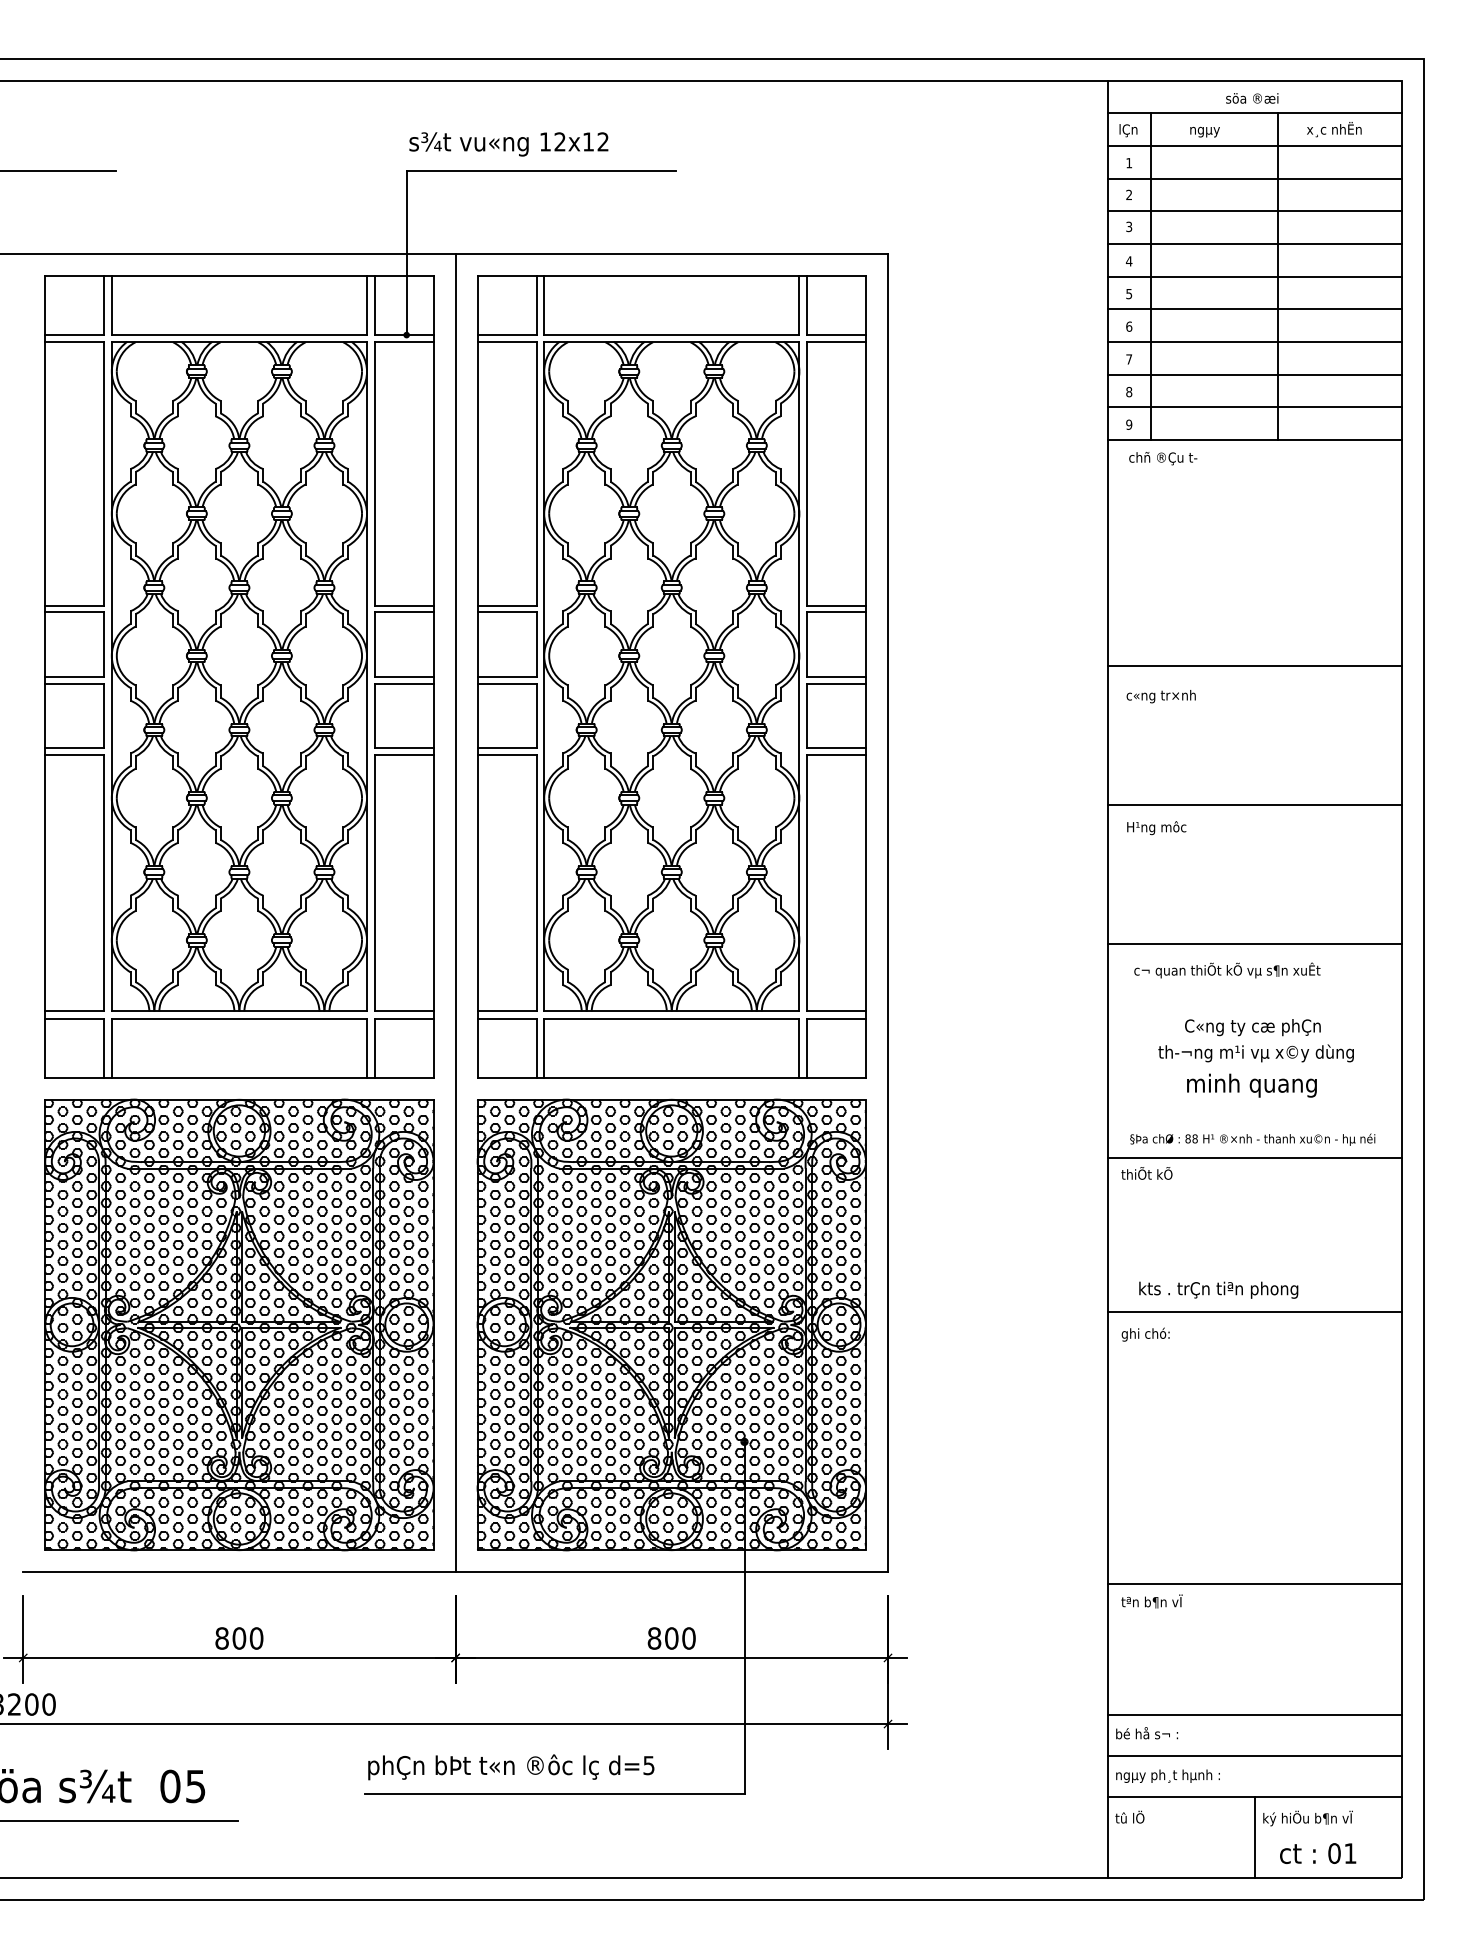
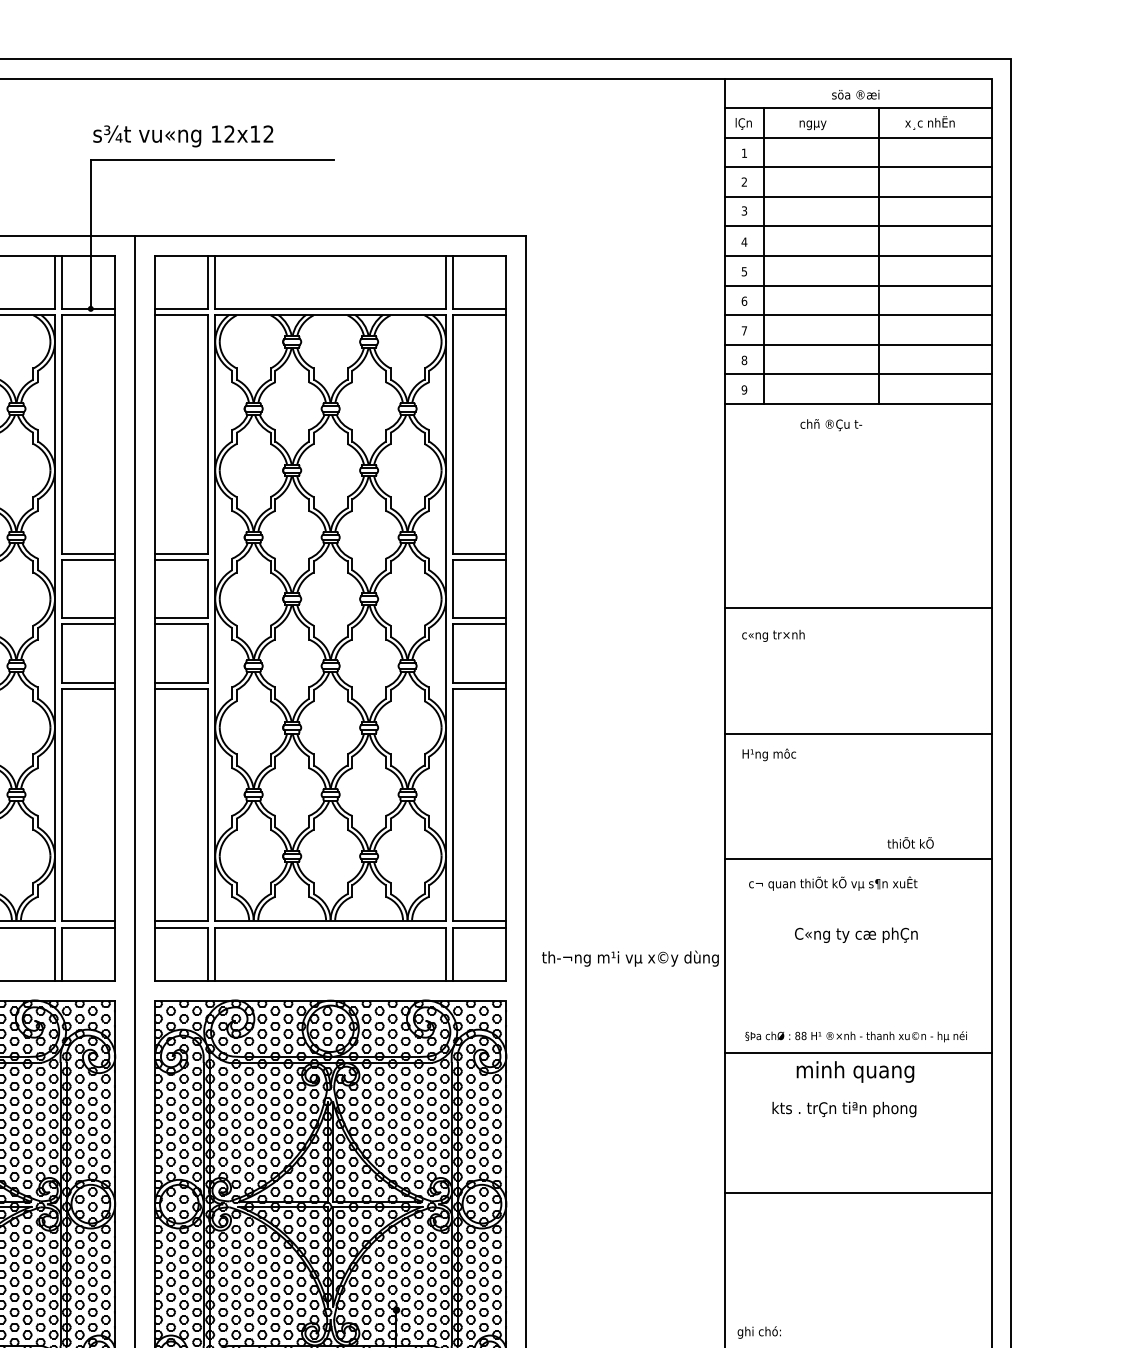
text: (1163, 458) -> (831, 425), moved
text: (1255, 1053) -> (629, 958), moved
text: (1251, 1085) -> (855, 1071), moved
text: (1146, 1173) -> (910, 842), moved
text: (1218, 1289) -> (844, 1108), moved
text: (1145, 1334) -> (759, 1332), moved

